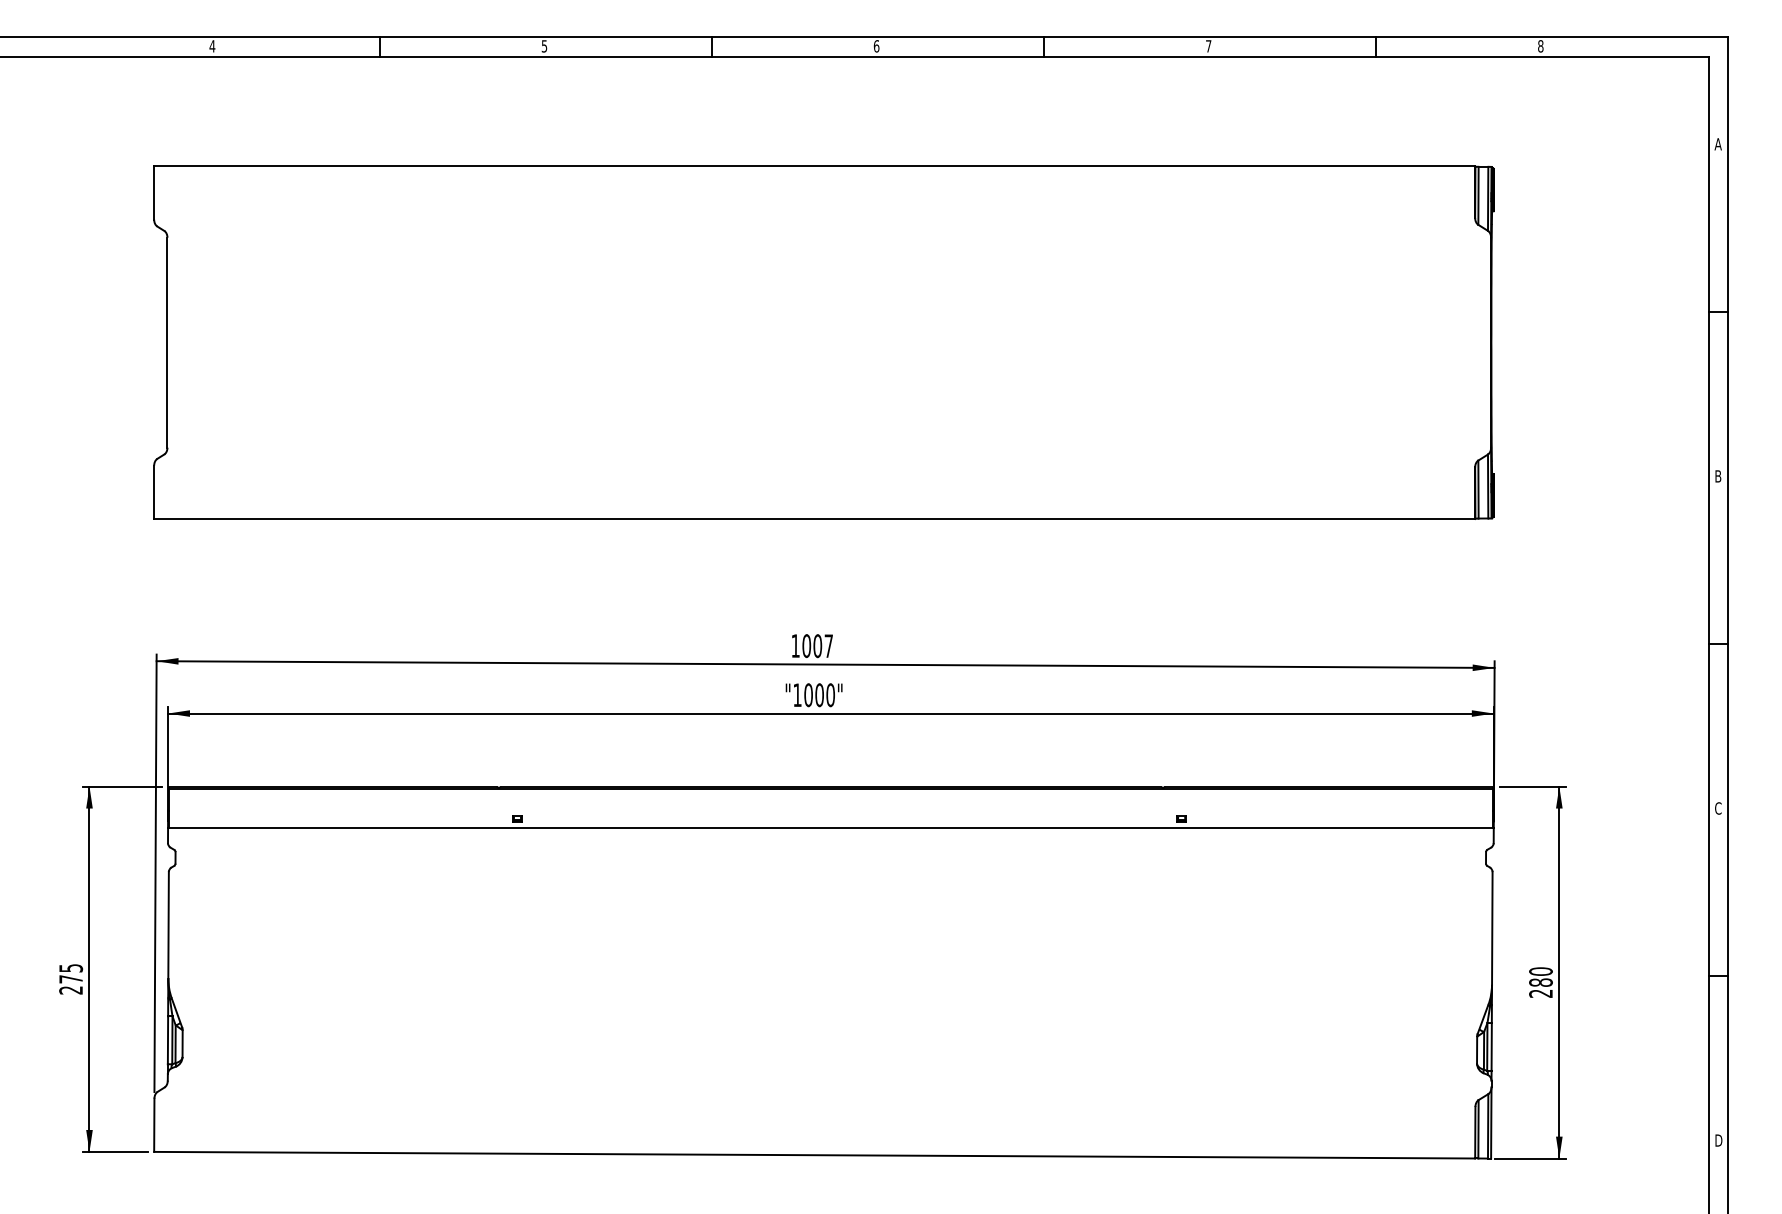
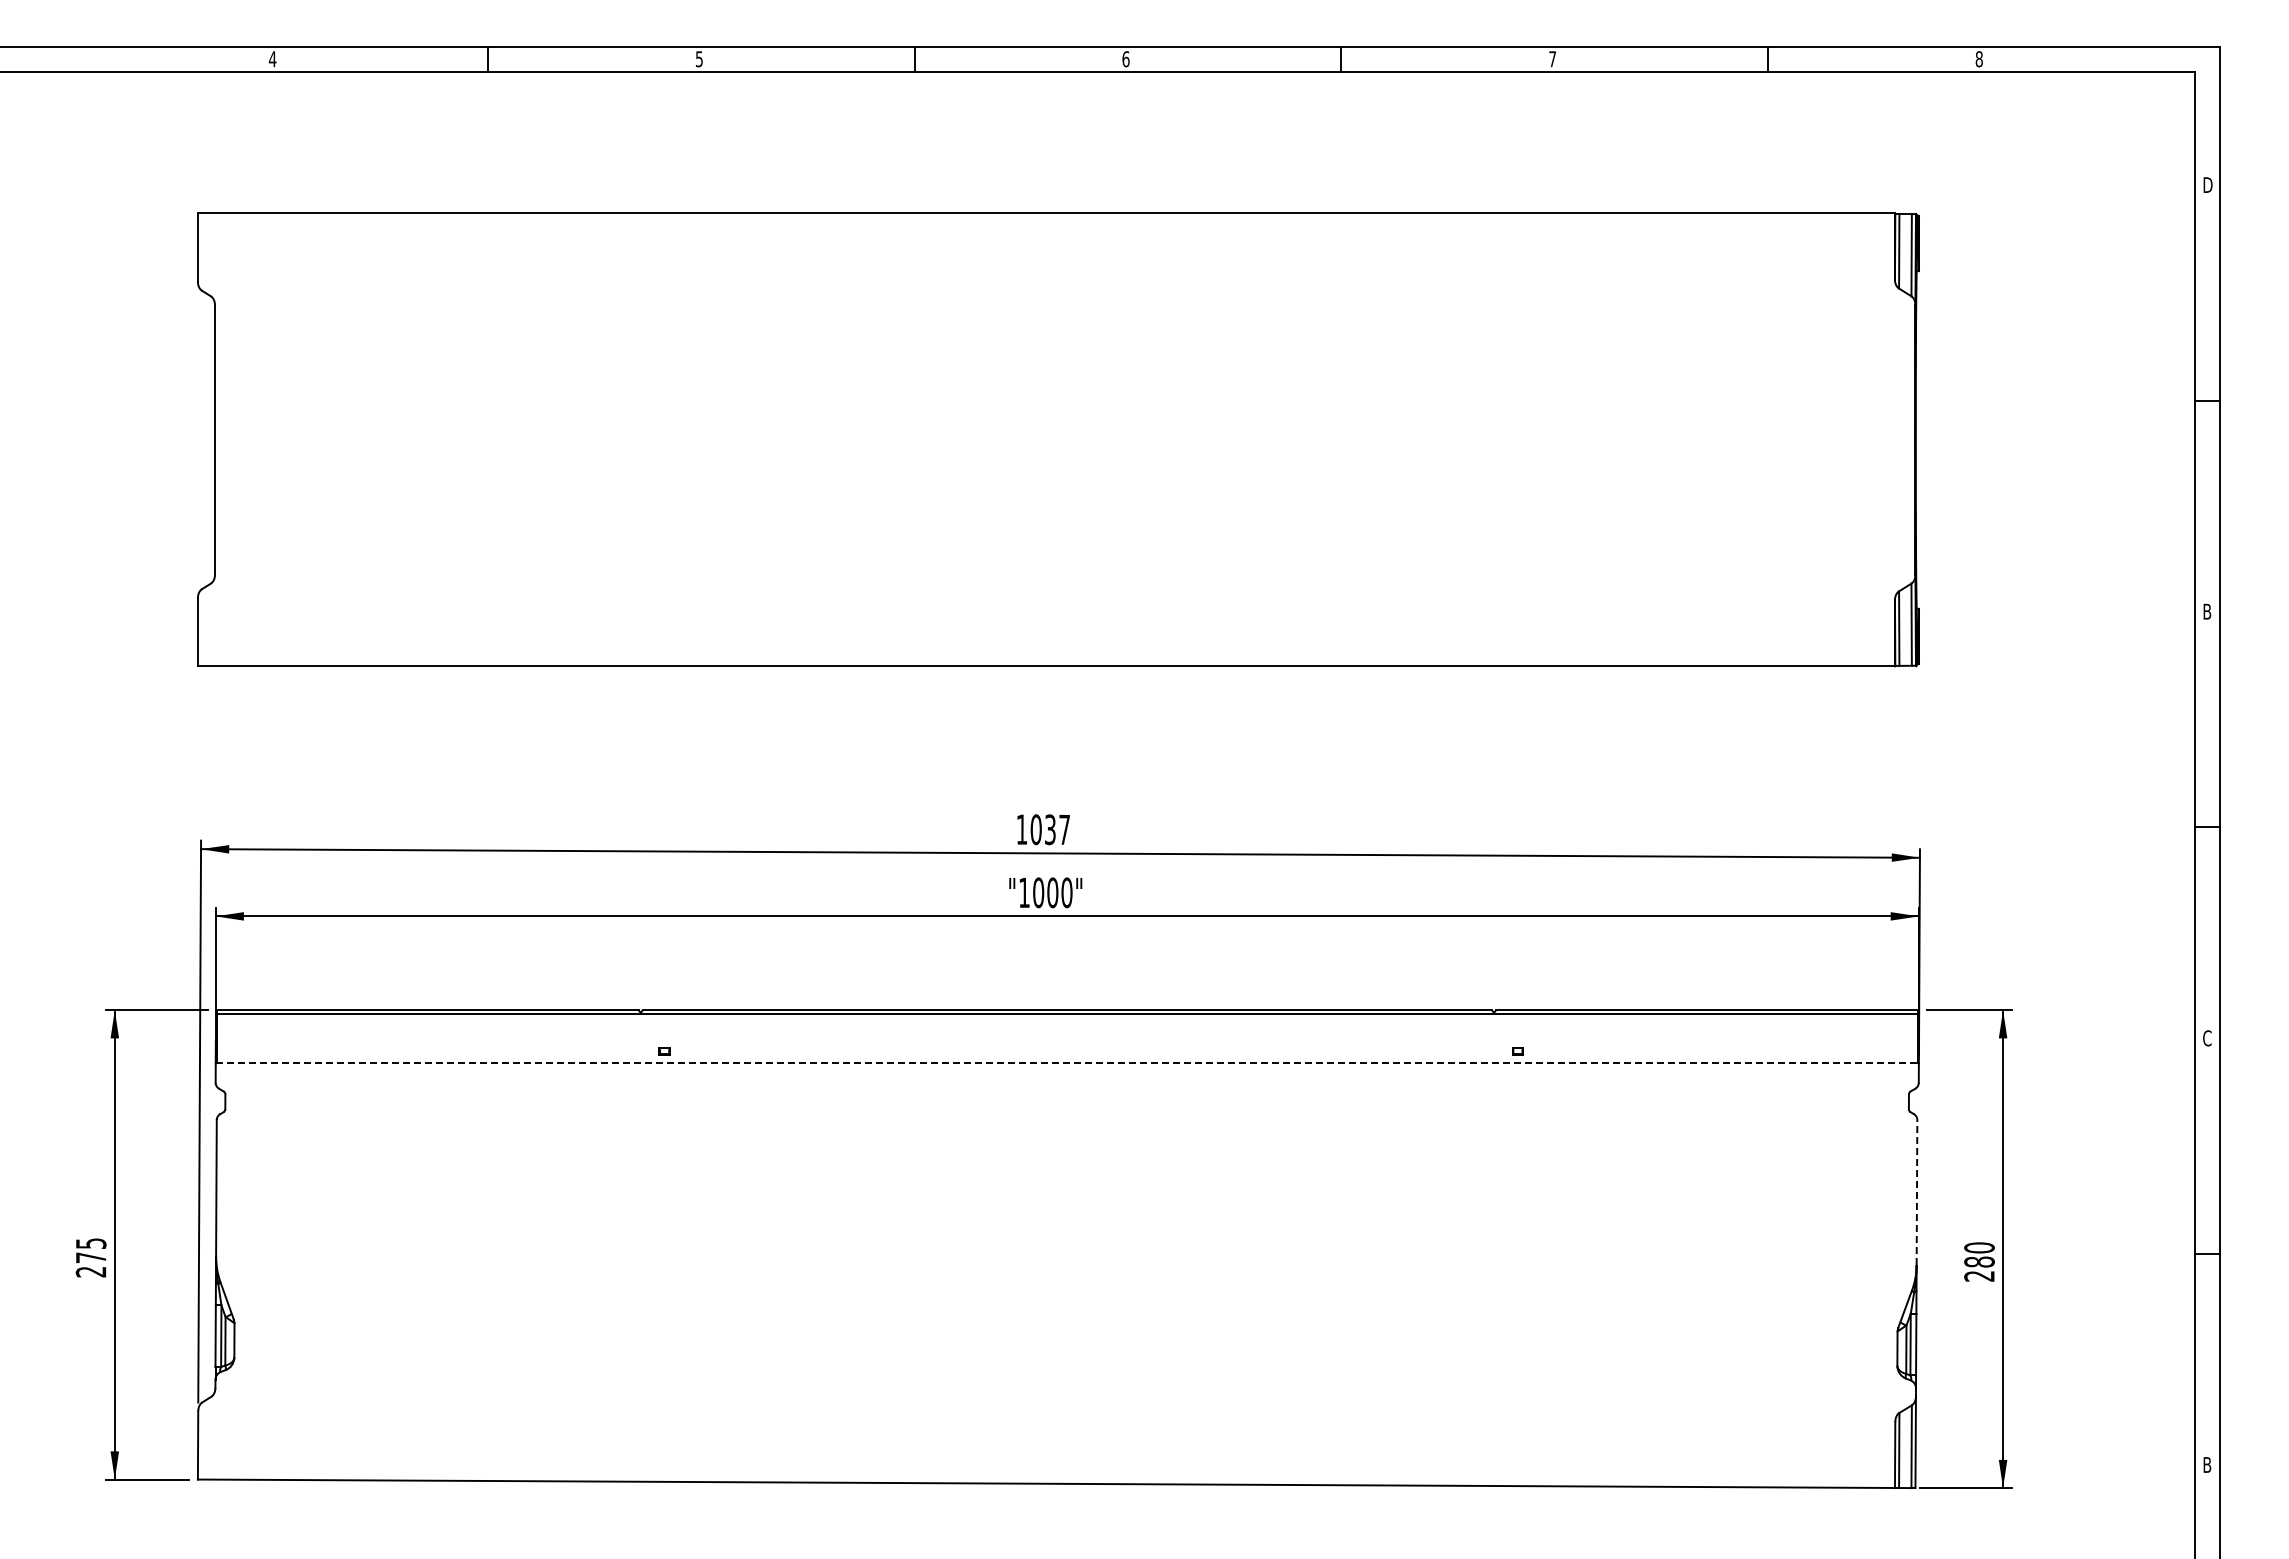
text: (1718, 143) -> (2207, 184), A -> D
text: (817, 645) -> (1049, 829), 1007 -> 1037
line: (831, 828) -> (1067, 1063), solid -> dashed
line: (1491, 928) -> (1916, 1192), solid -> dashed
text: (1719, 1140) -> (2208, 1465), D -> B

